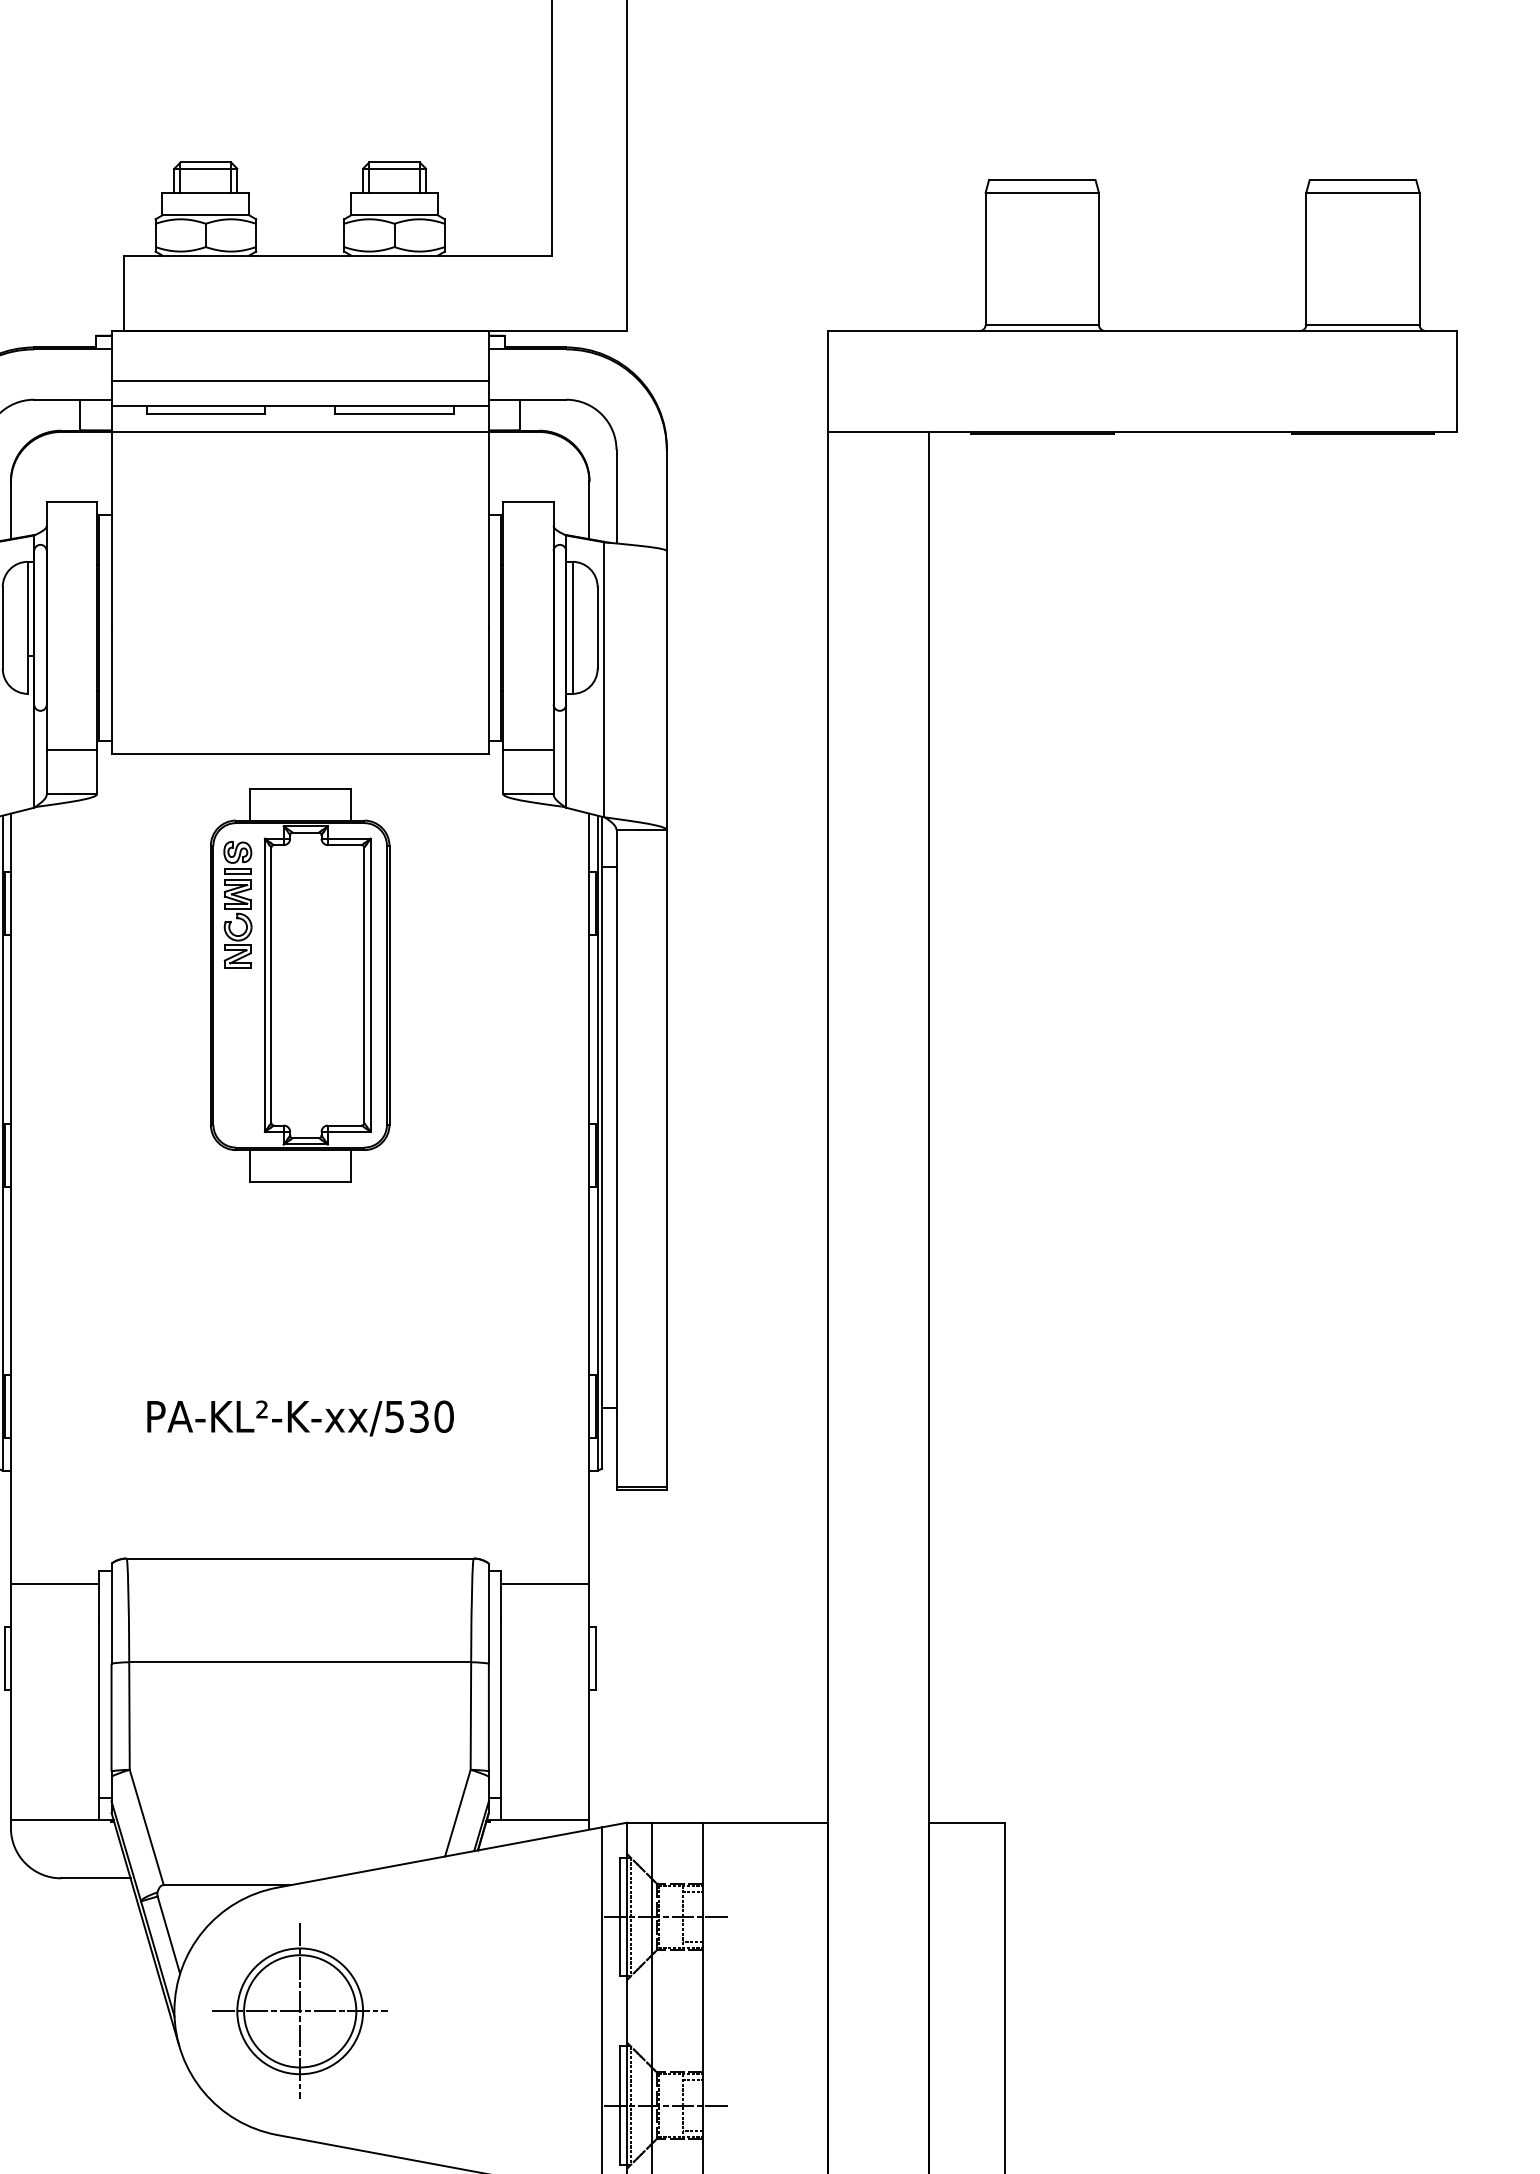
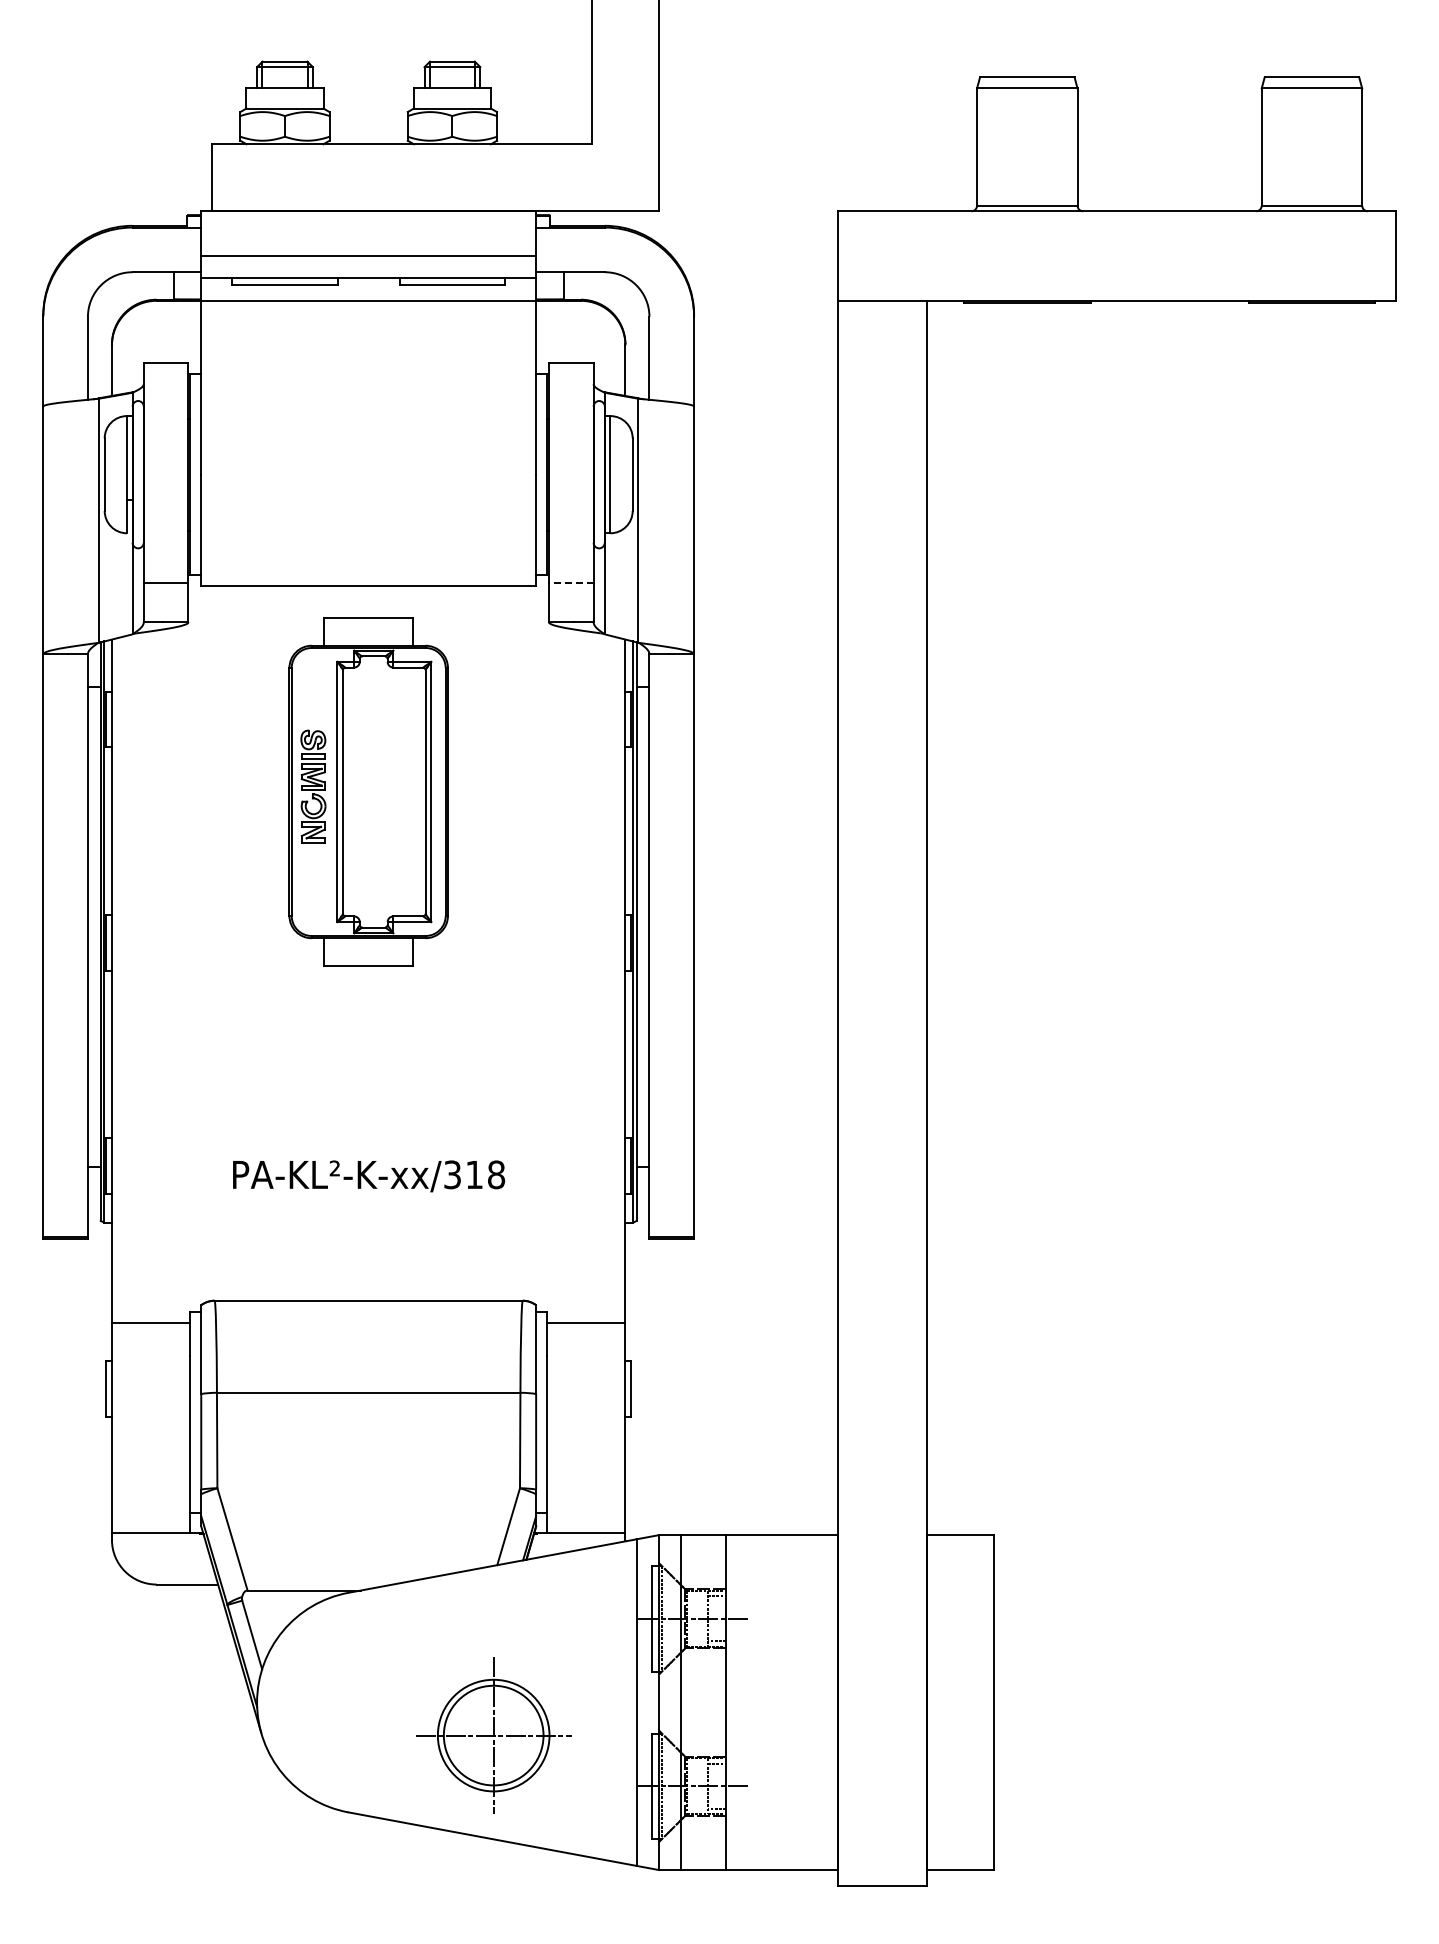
line: (527, 750) -> (570, 583), solid -> dashed
part: (238, 904) -> (313, 786), moved
text: (420, 1416) -> (475, 1174), PA-KL²-K-xx/530 -> PA-KL²-K-xx/318
part: (299, 2011) -> (493, 1735), moved

